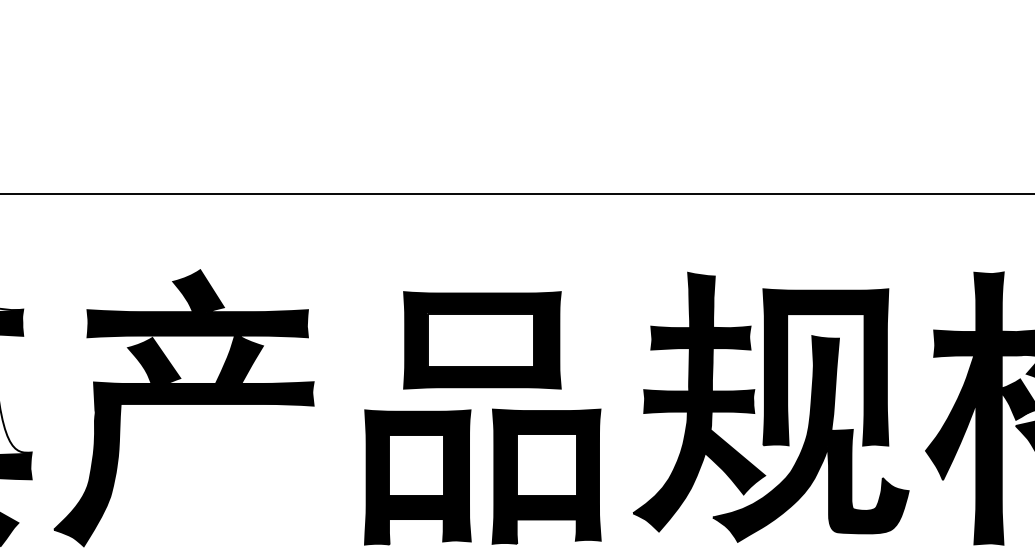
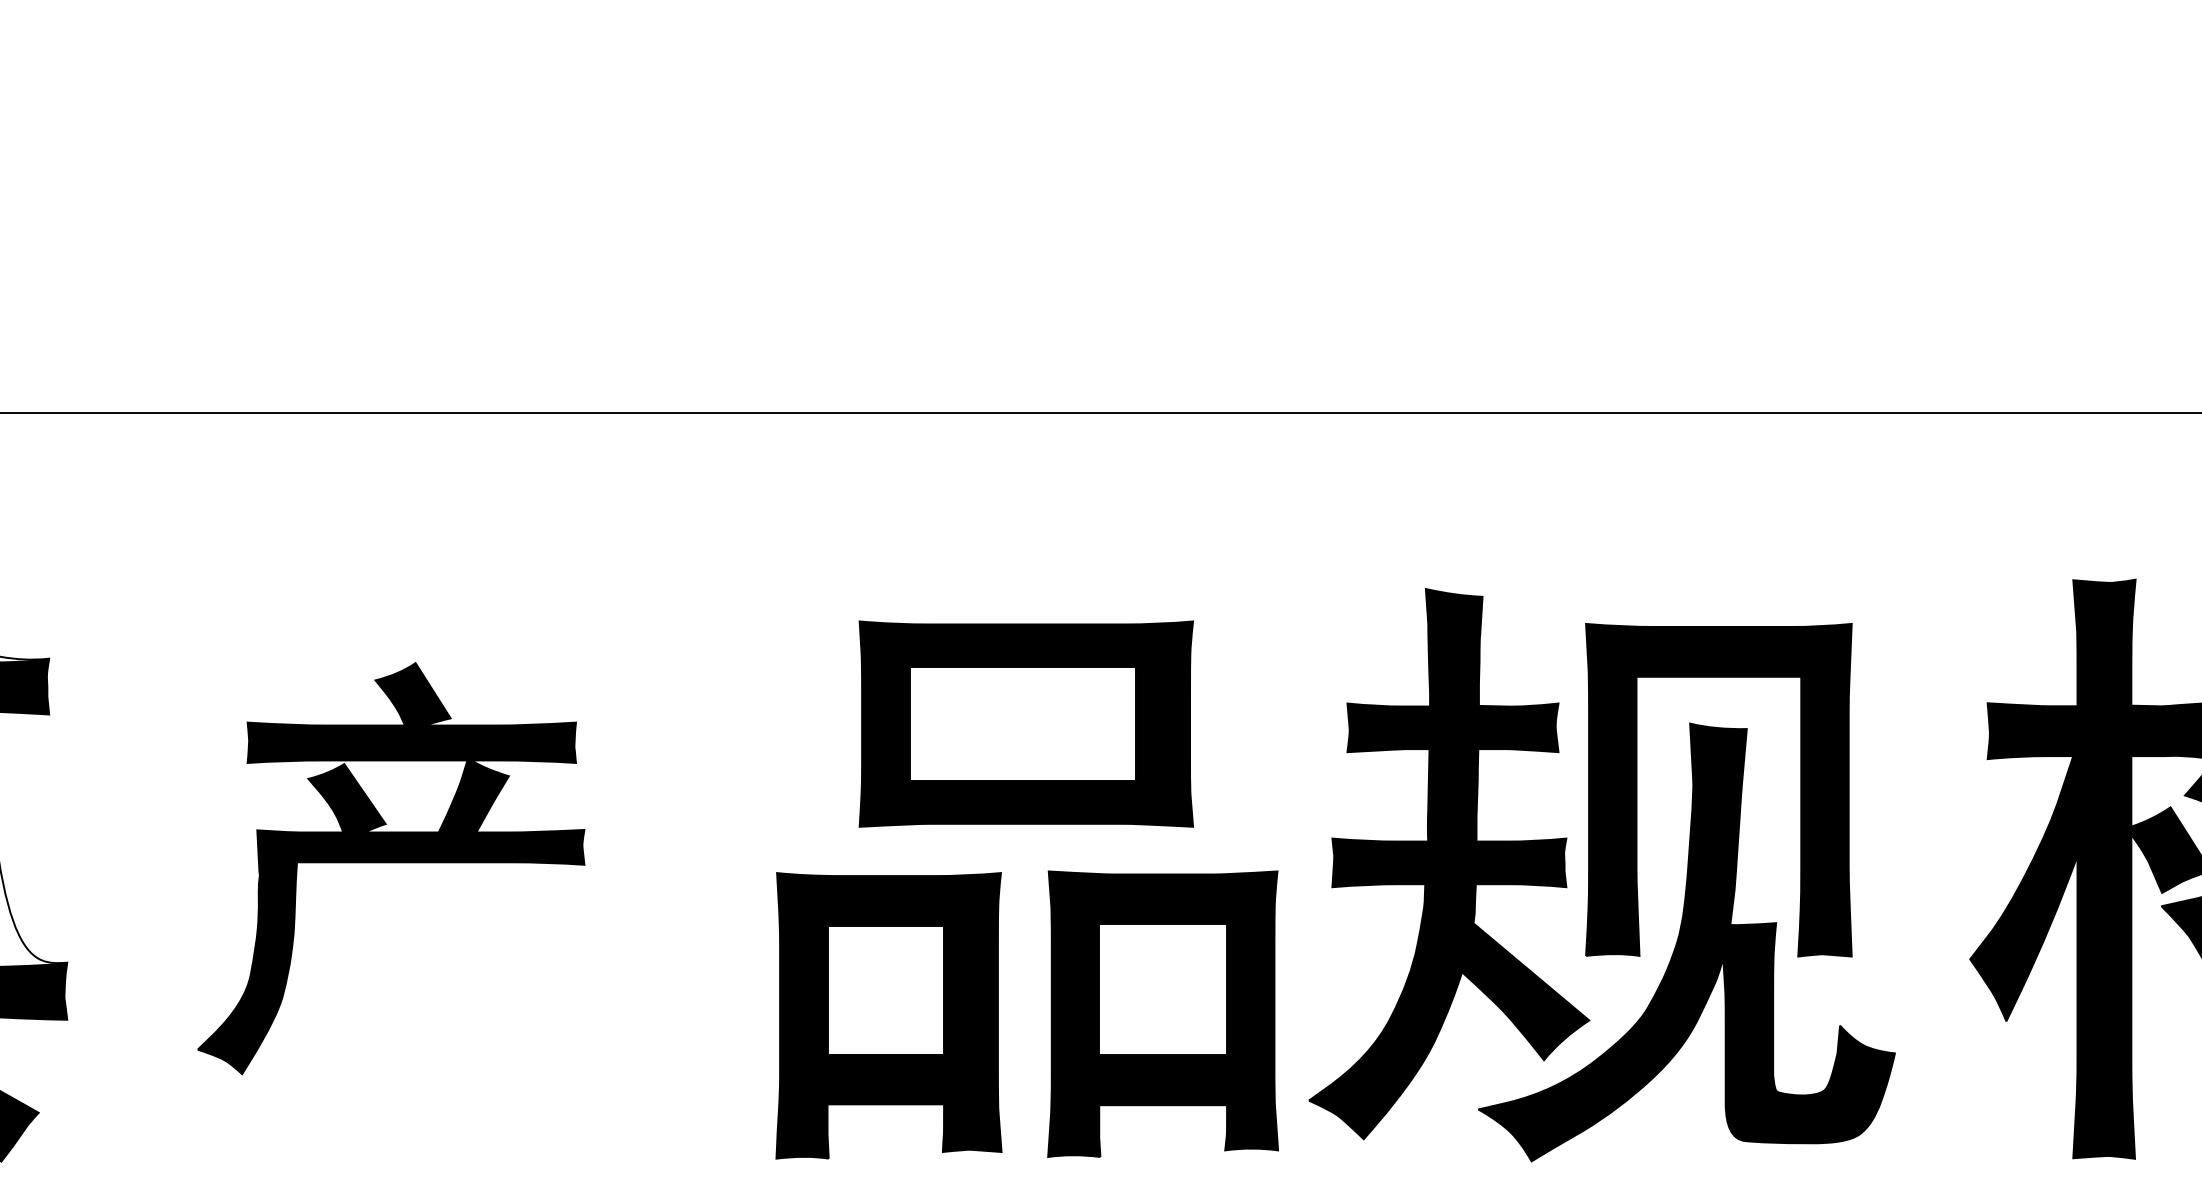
part: (770, 406) -> (1601, 873), moved
part: (183, 408) -> (390, 869), size x0.7

